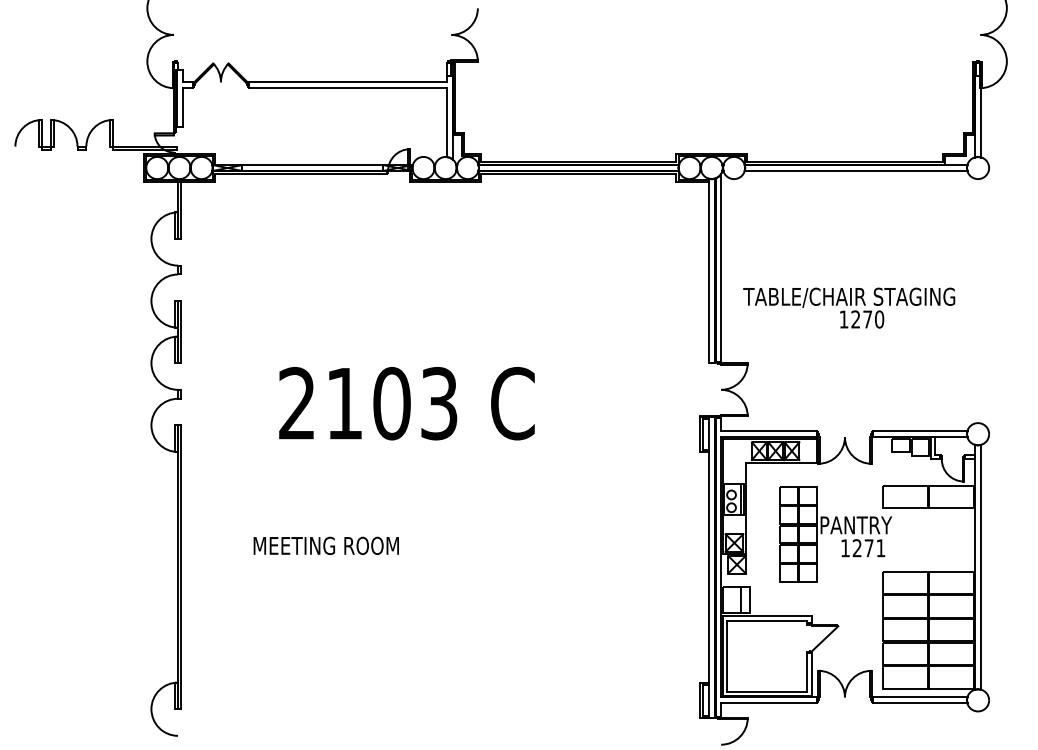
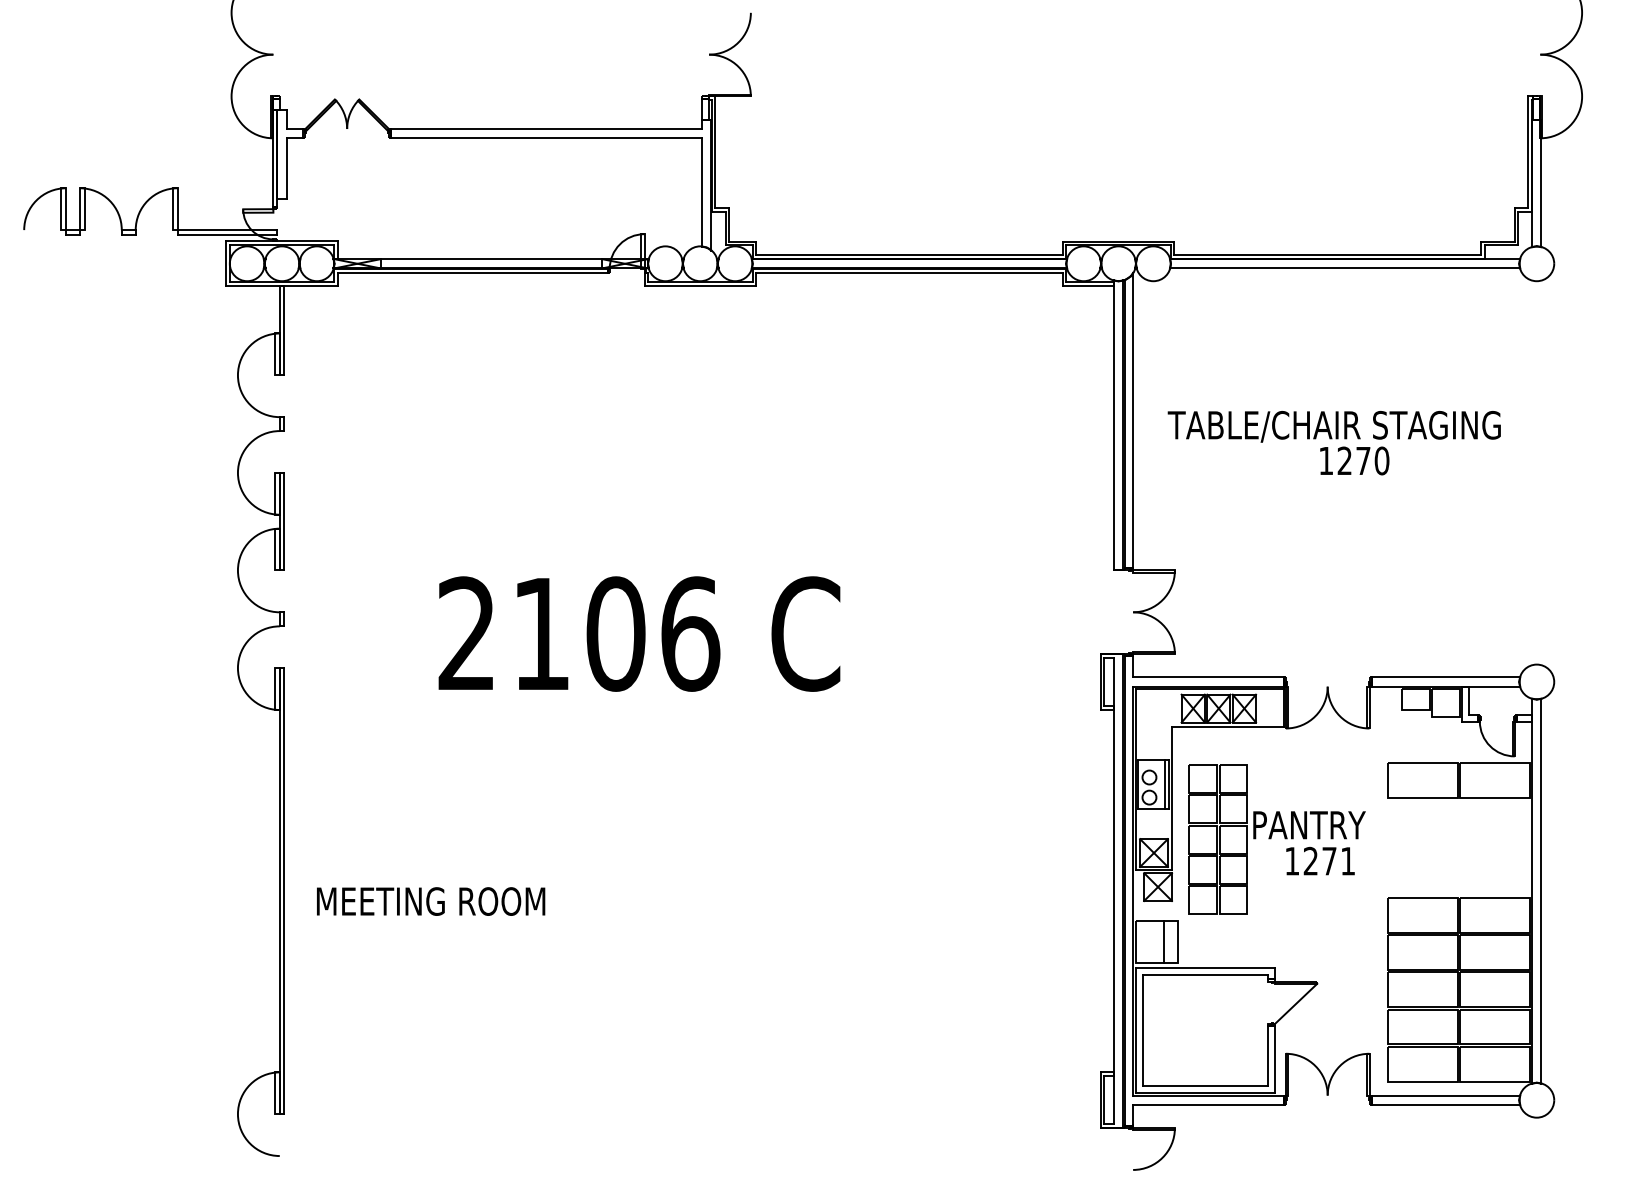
text: (849, 307) -> (1334, 442), moved
text: (439, 403) -> (690, 633), 2103 -> 2106
part: (835, 534) -> (1276, 839), moved
text: (325, 545) -> (429, 900), moved

